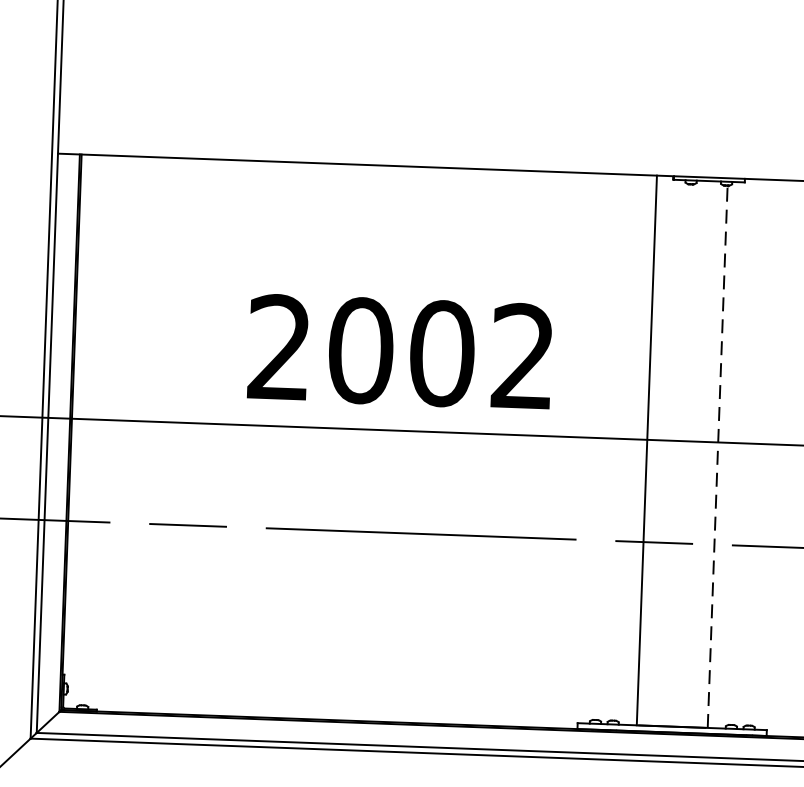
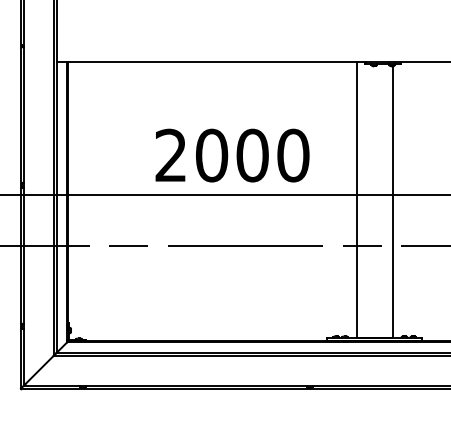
text: (523, 356) -> (293, 155), 2002 -> 2000
line: (717, 455) -> (392, 201), dashed -> solid

